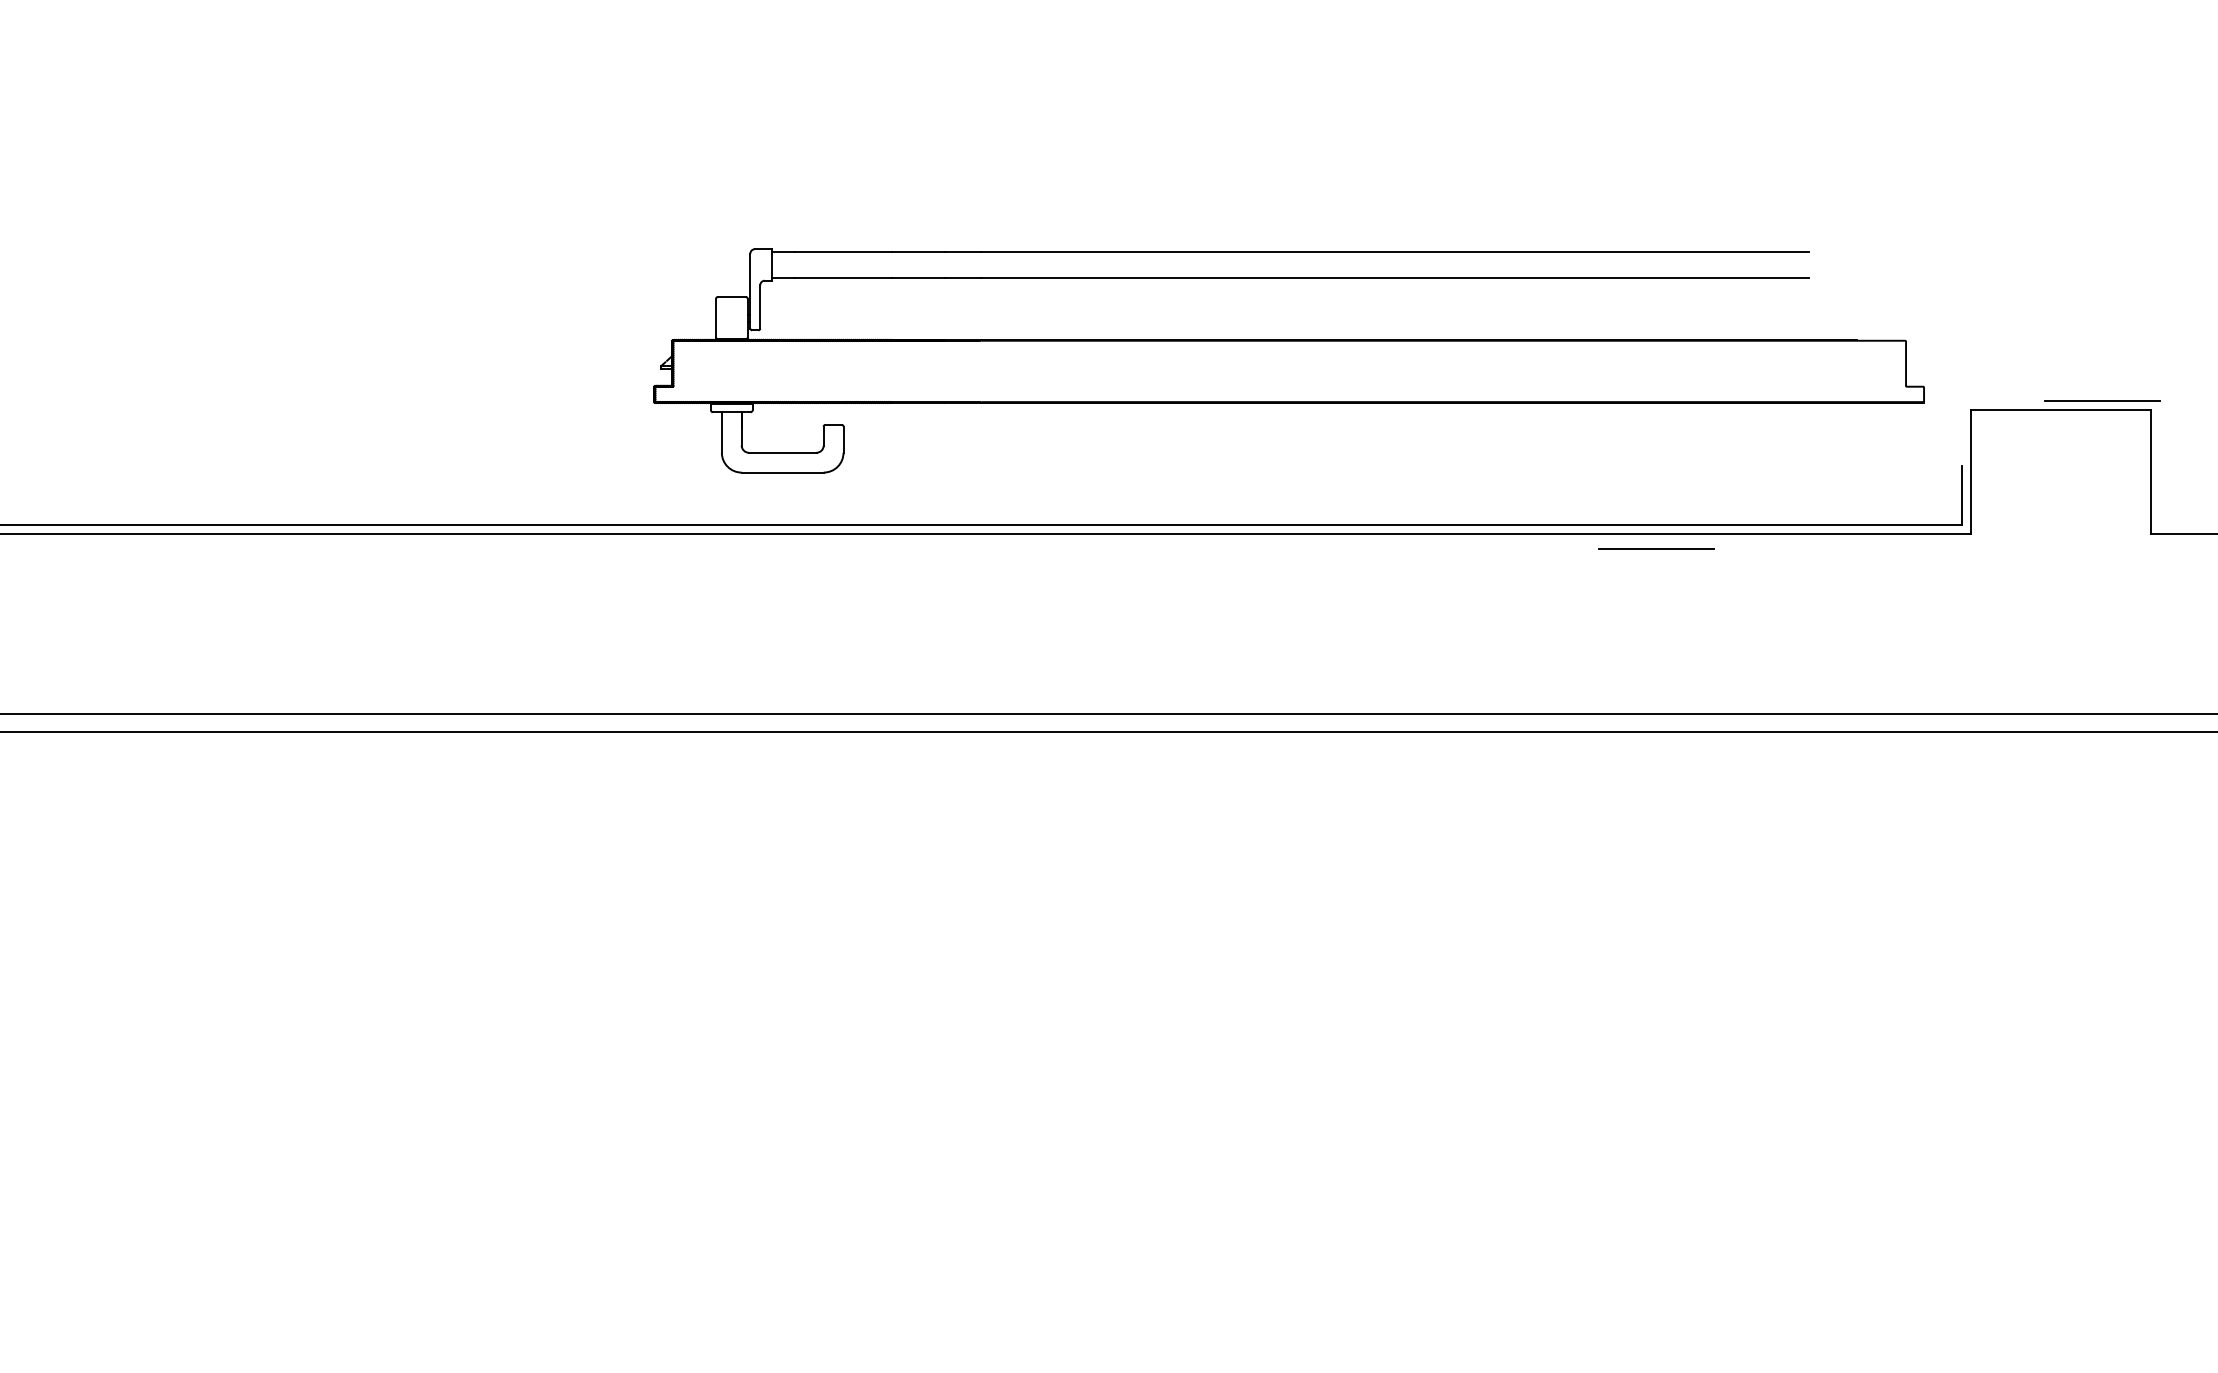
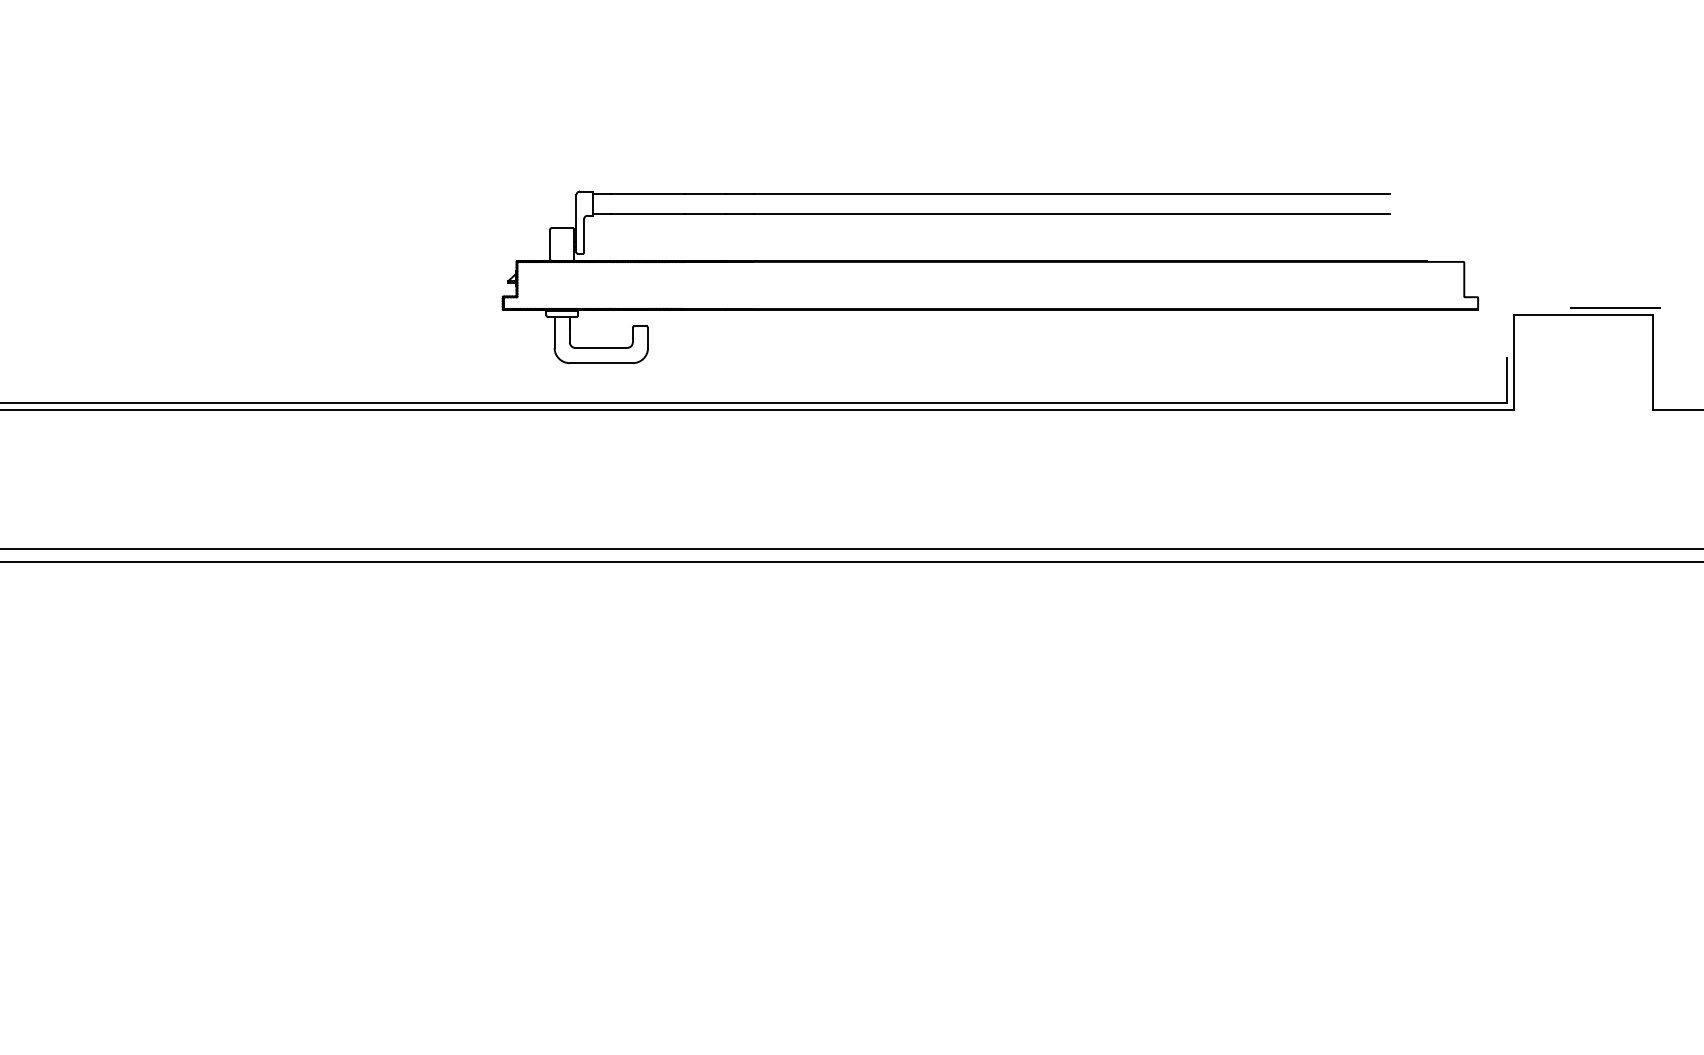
line: (1656, 548) -> (1272, 421), removed

